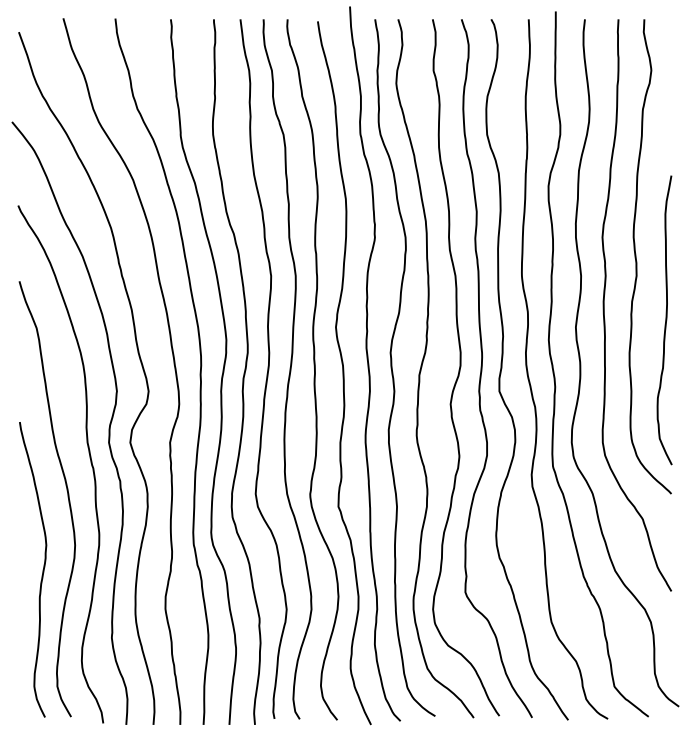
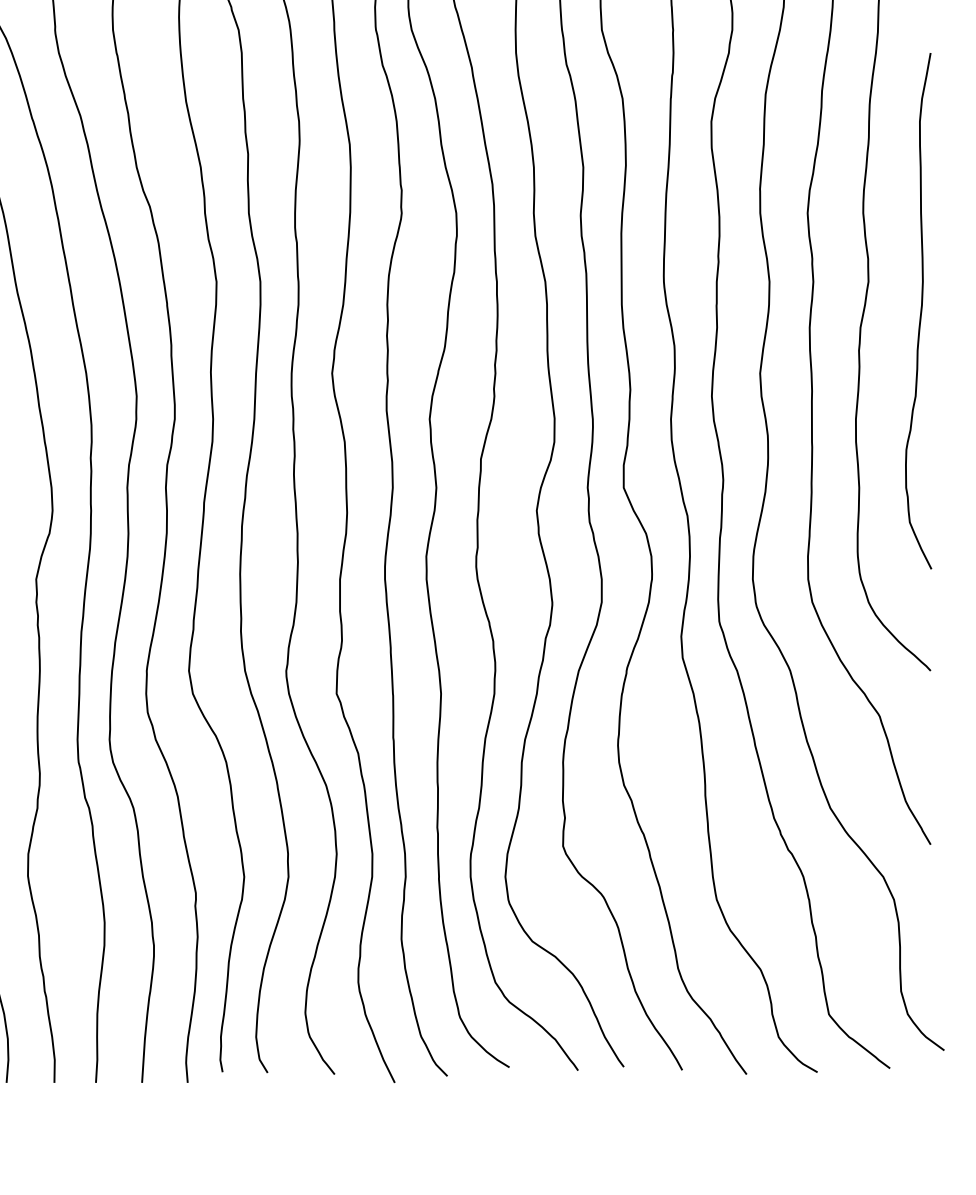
curve: (665, 320) -> (920, 311), moved

